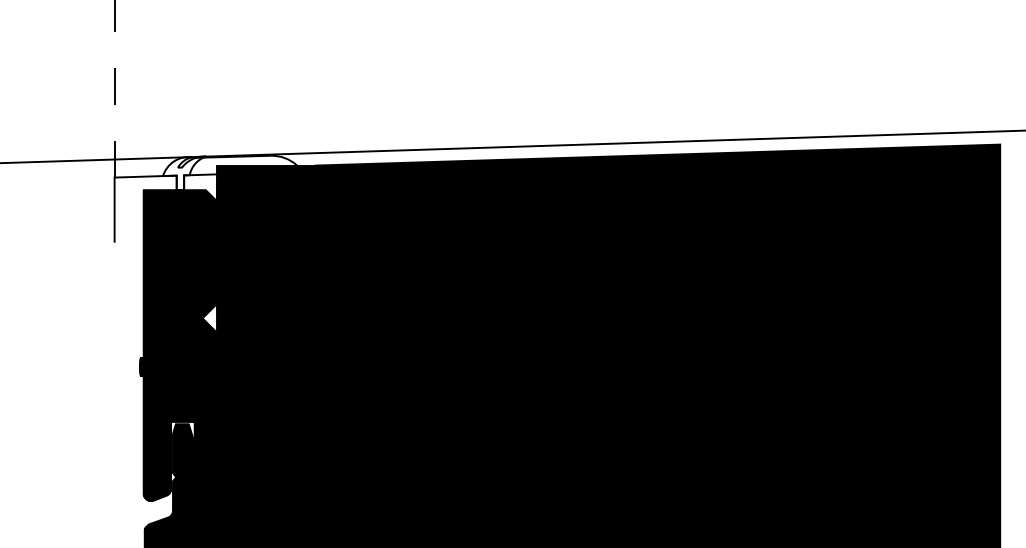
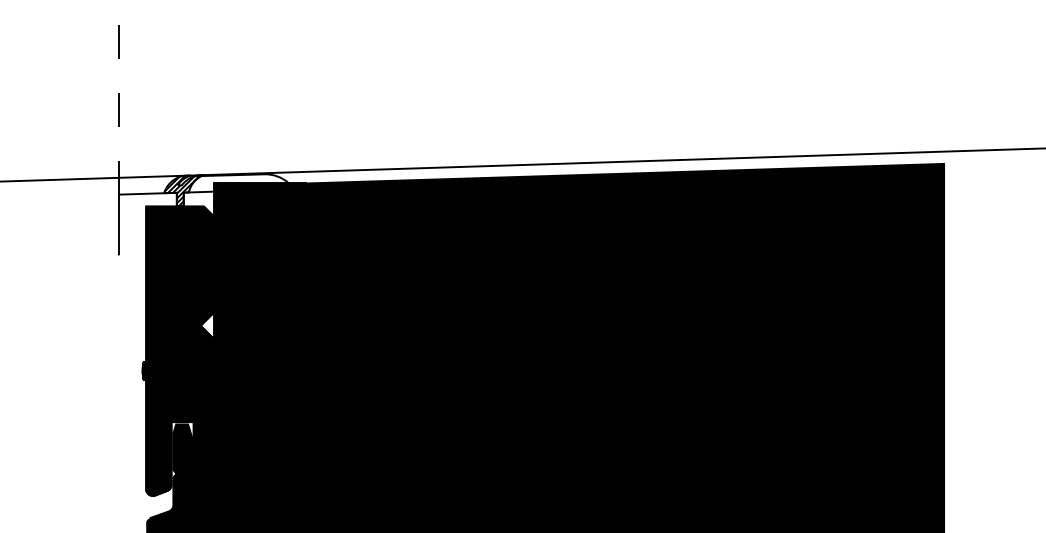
hatch: (182, 173) -> (182, 190), added

